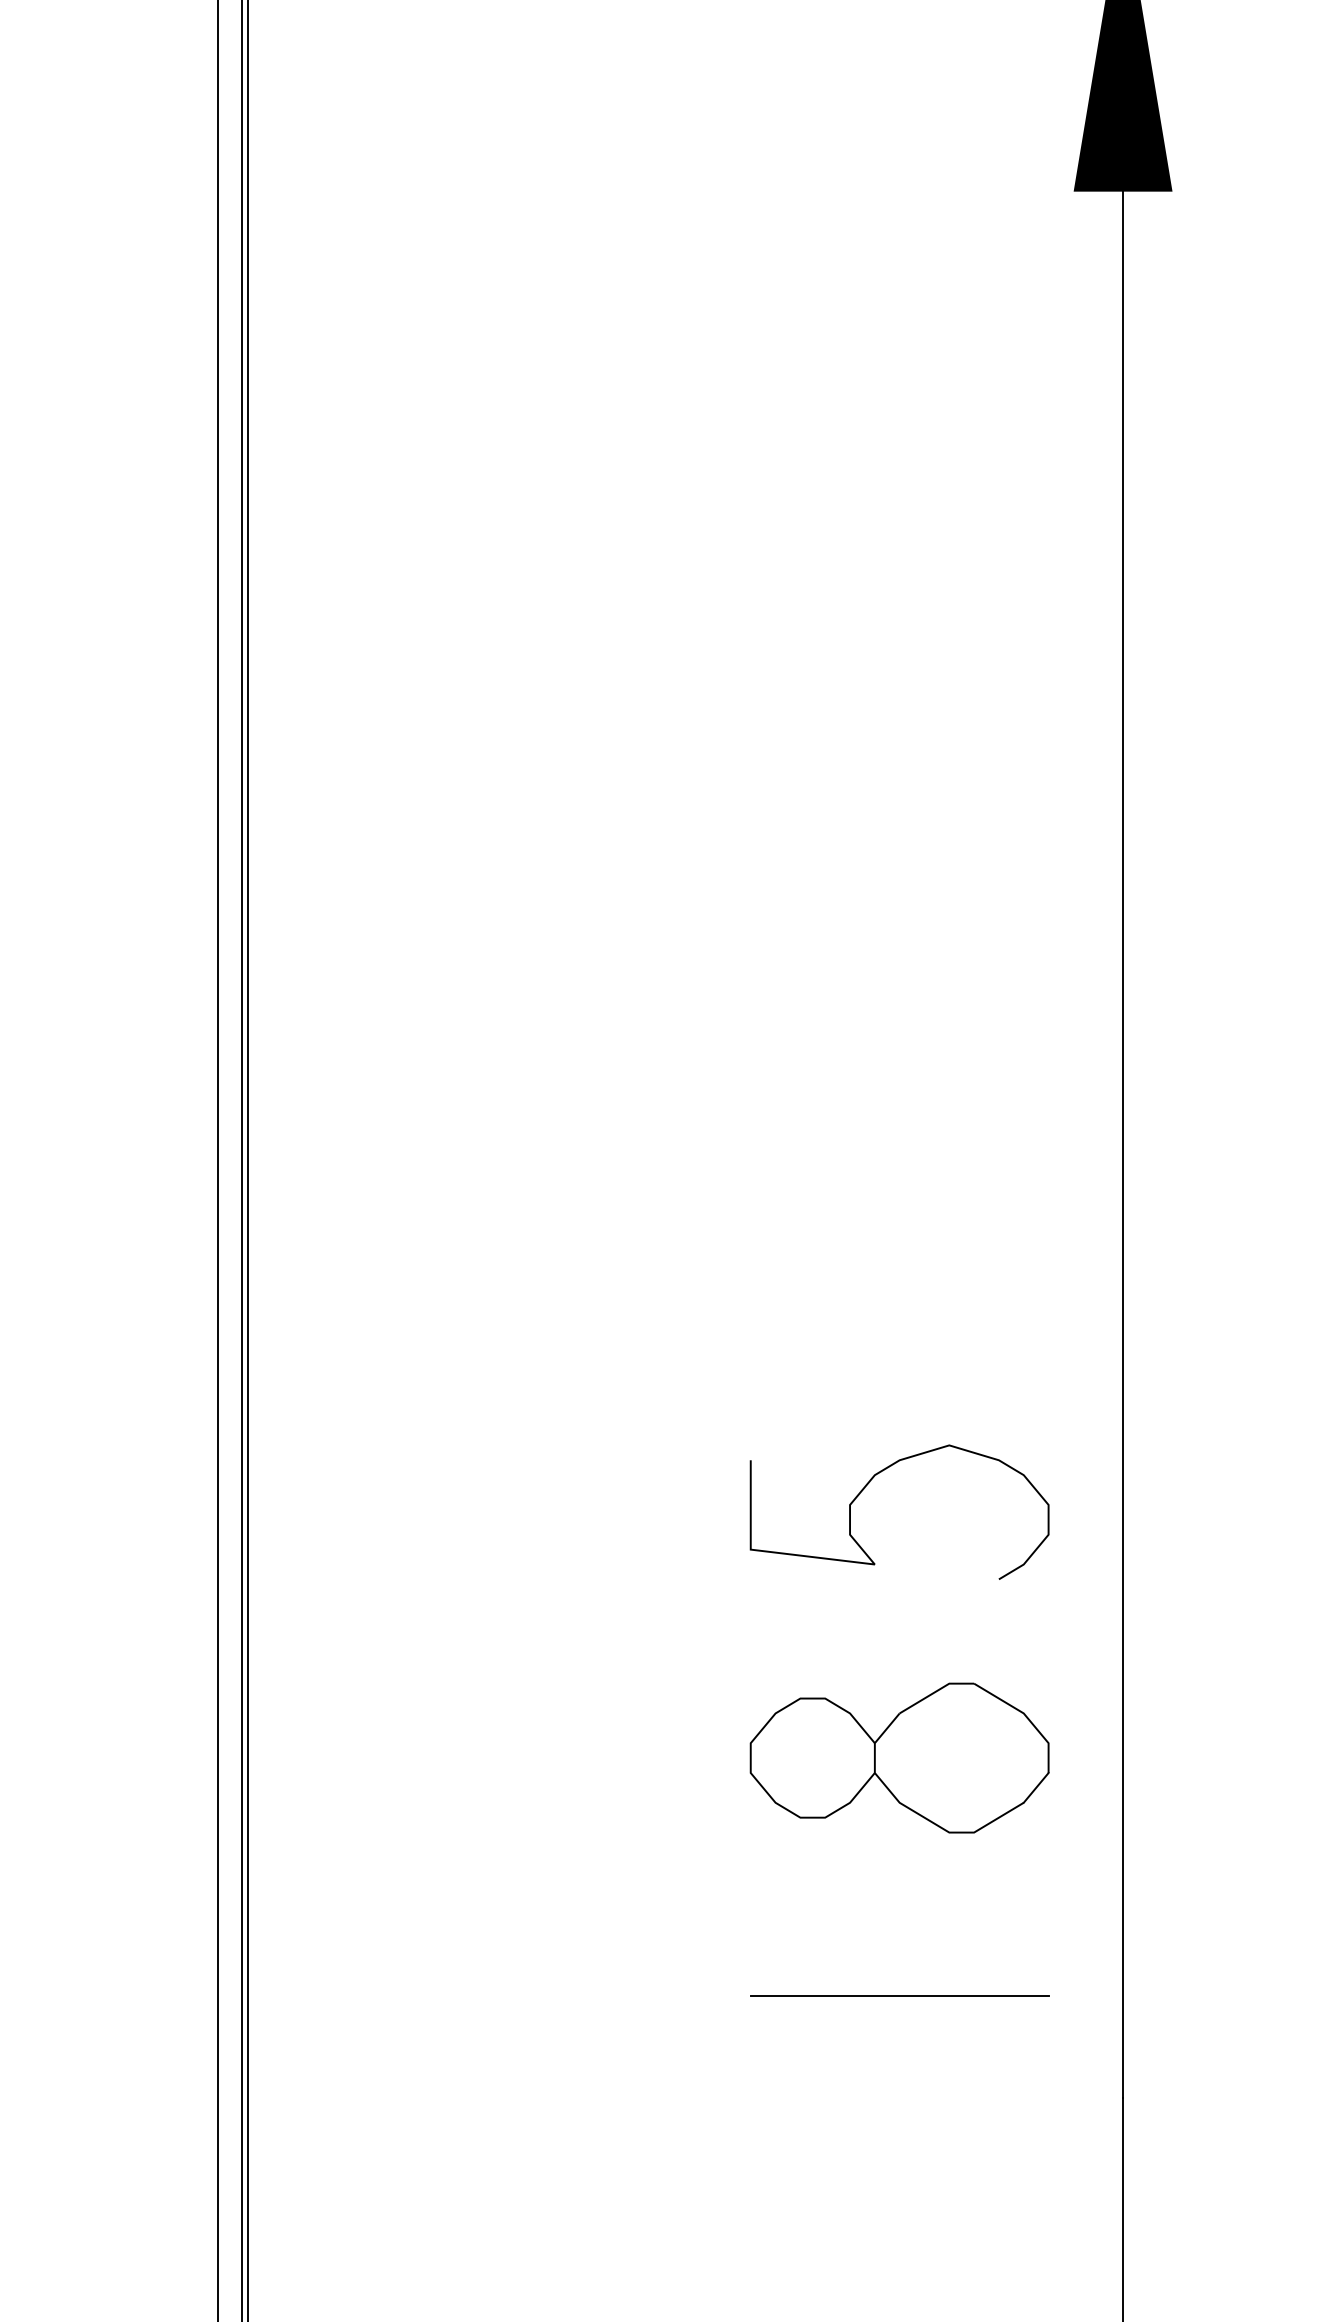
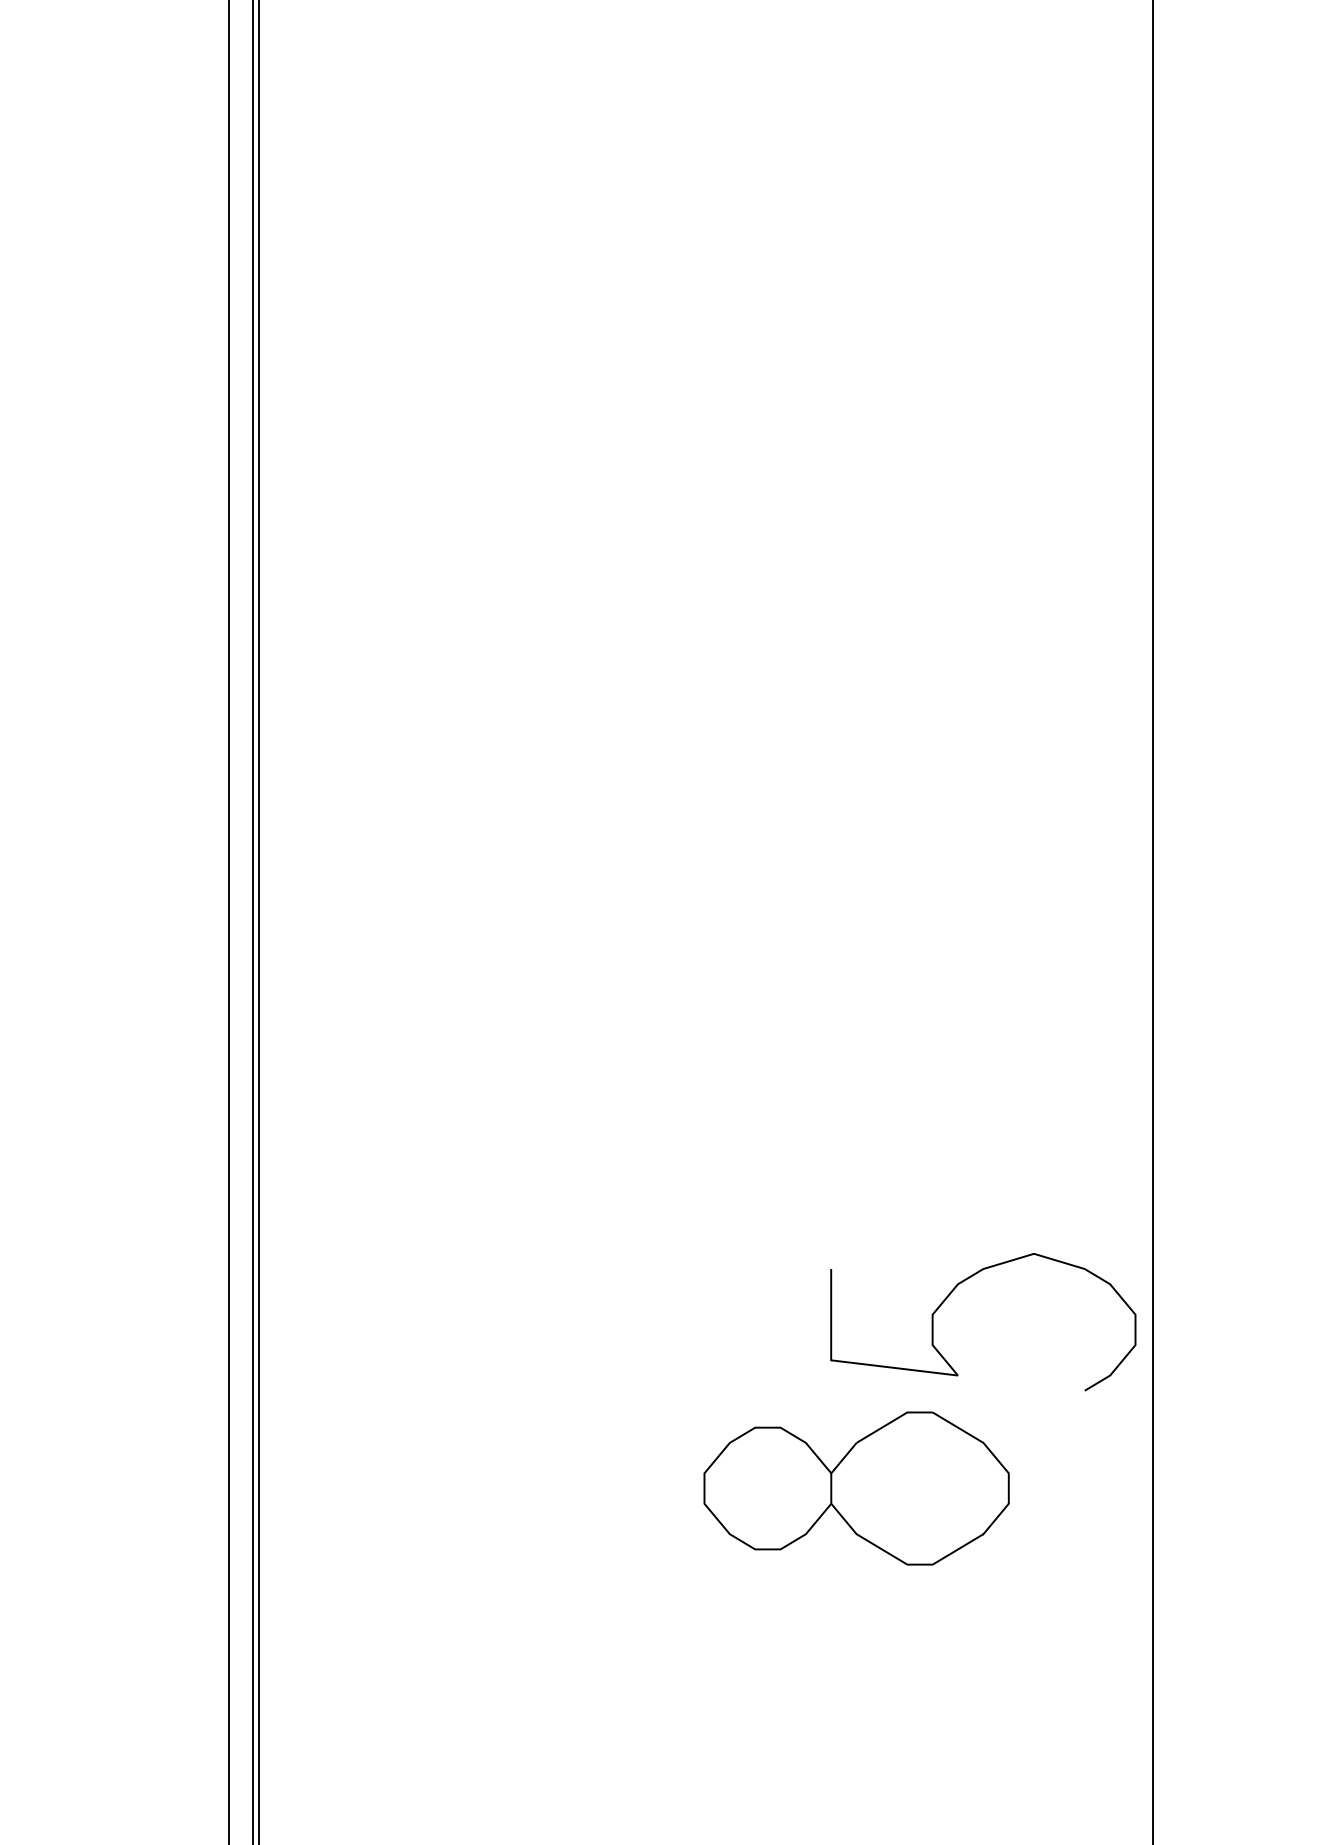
curve: (869, 1483) -> (952, 1292), moved
part: (899, 1757) -> (856, 1487), moved
line: (899, 1996) -> (924, 1801), removed

